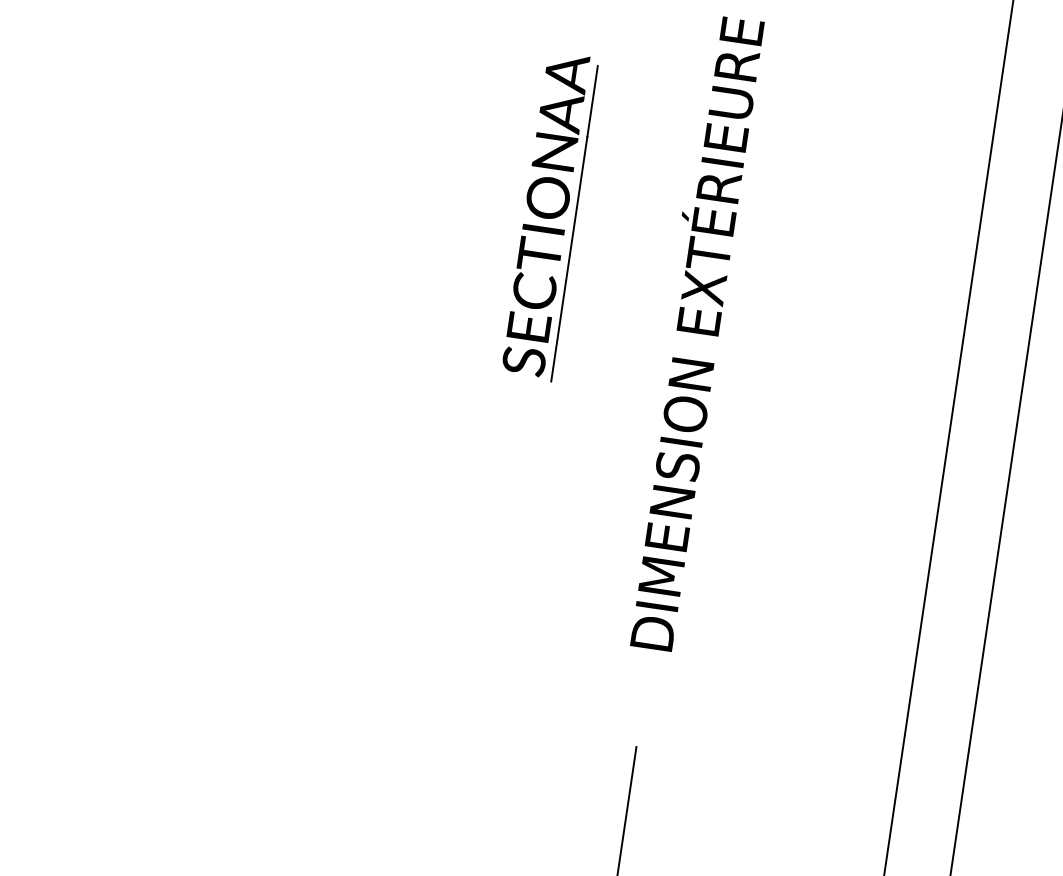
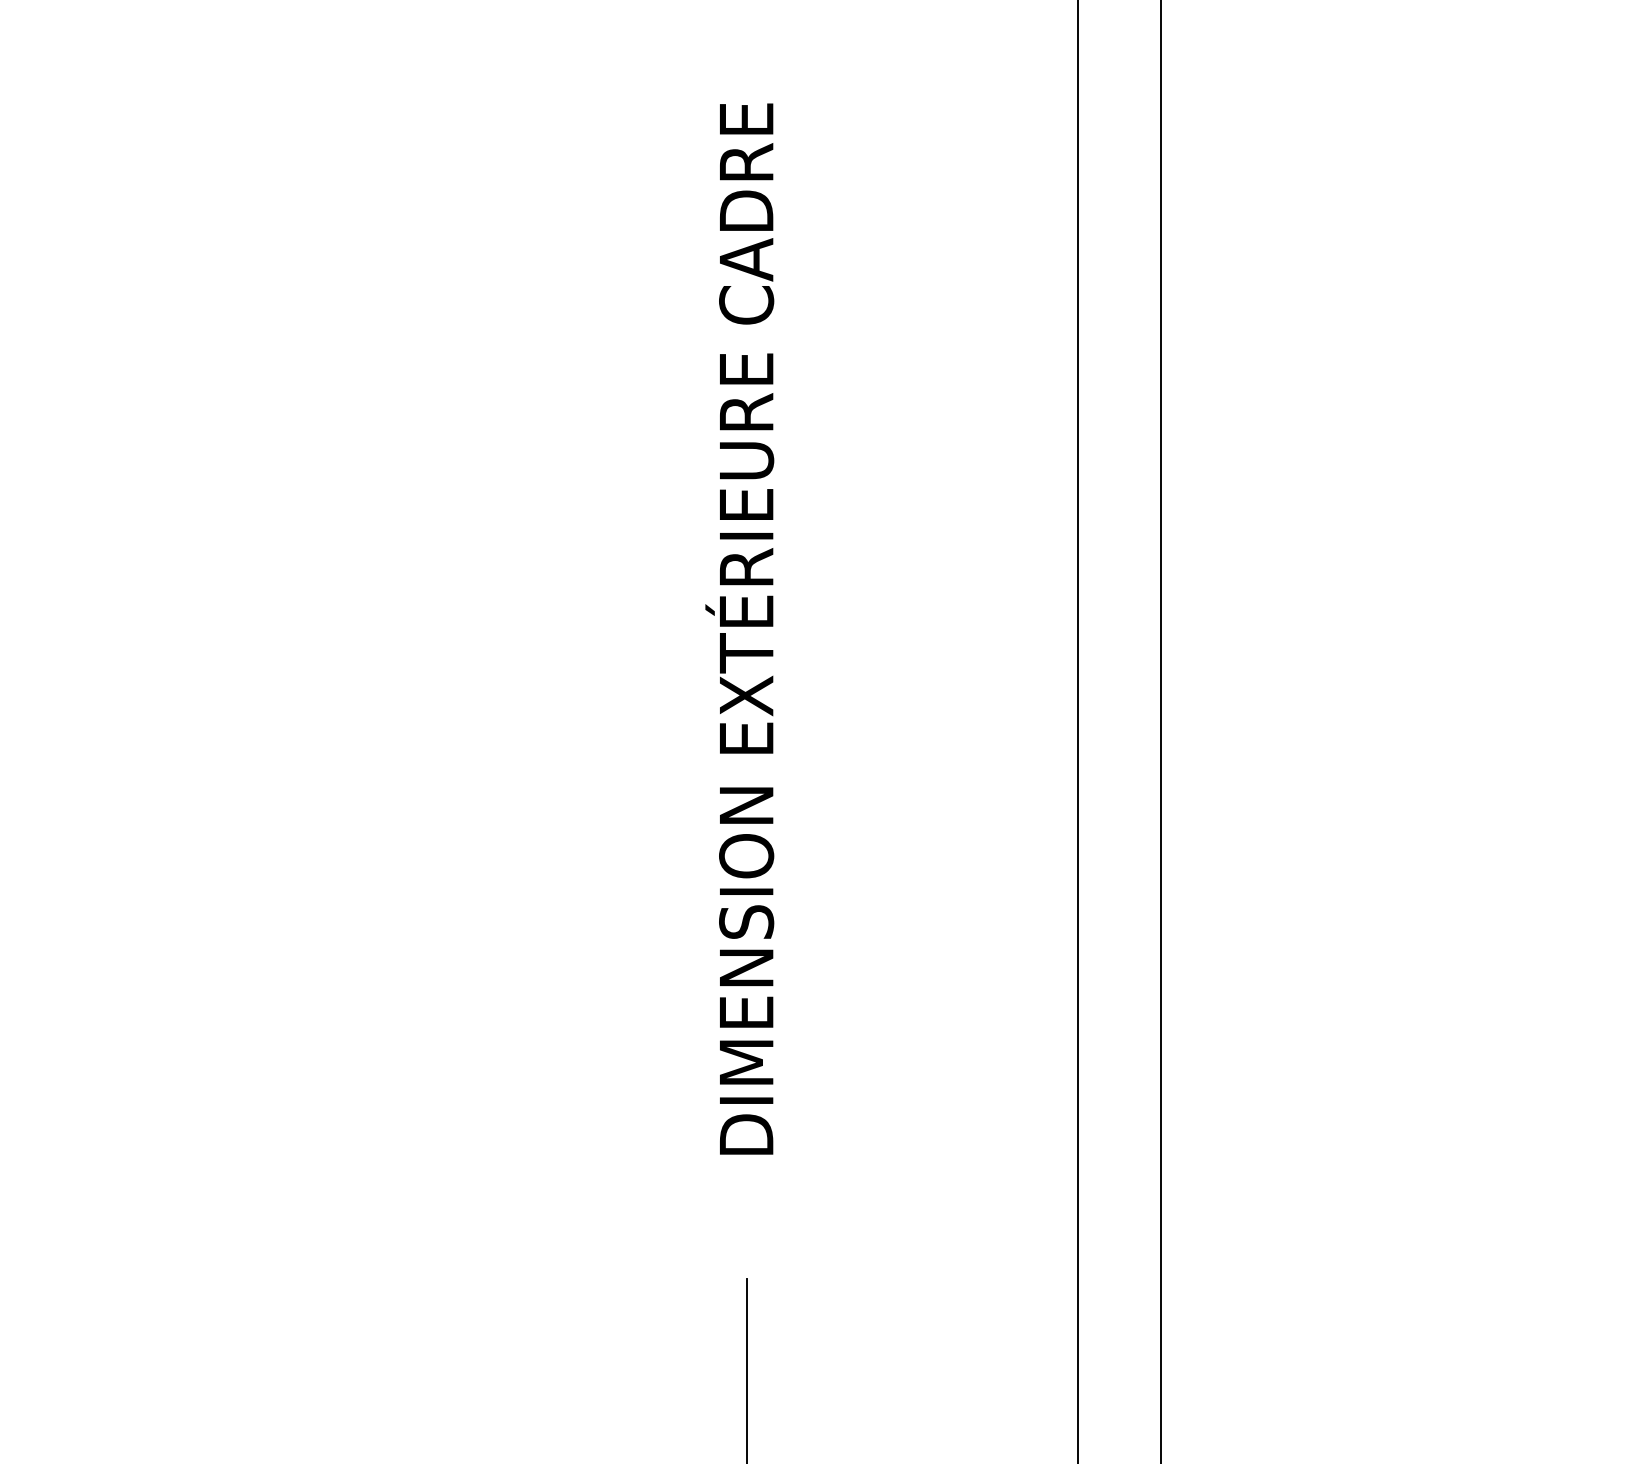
part: (549, 216) -> (540, 634), removed

